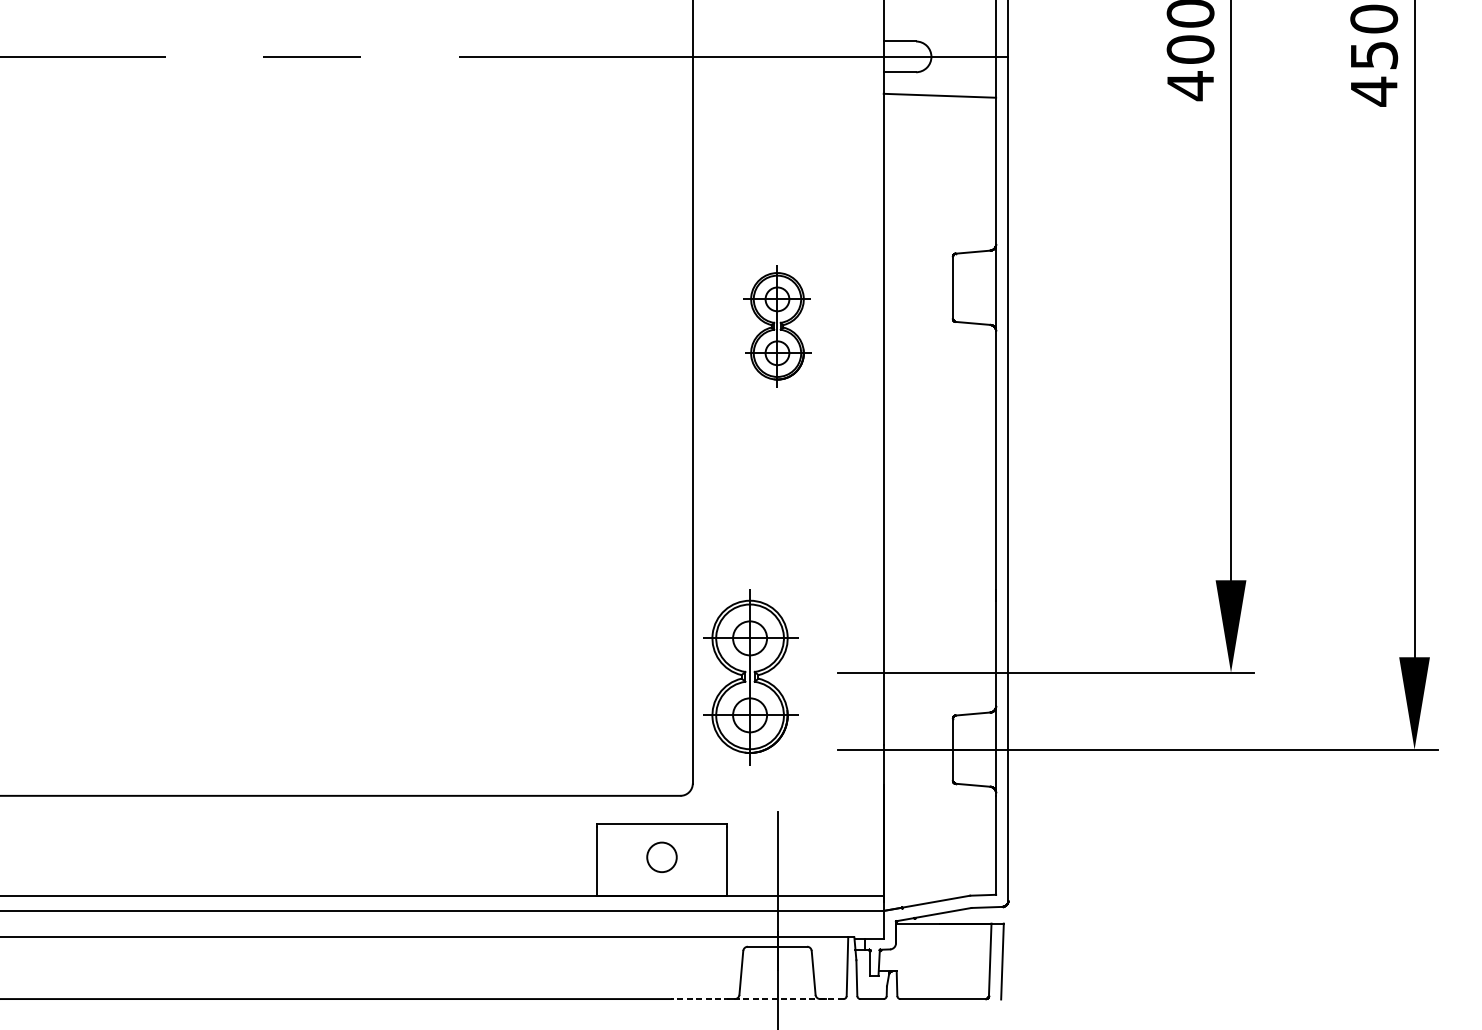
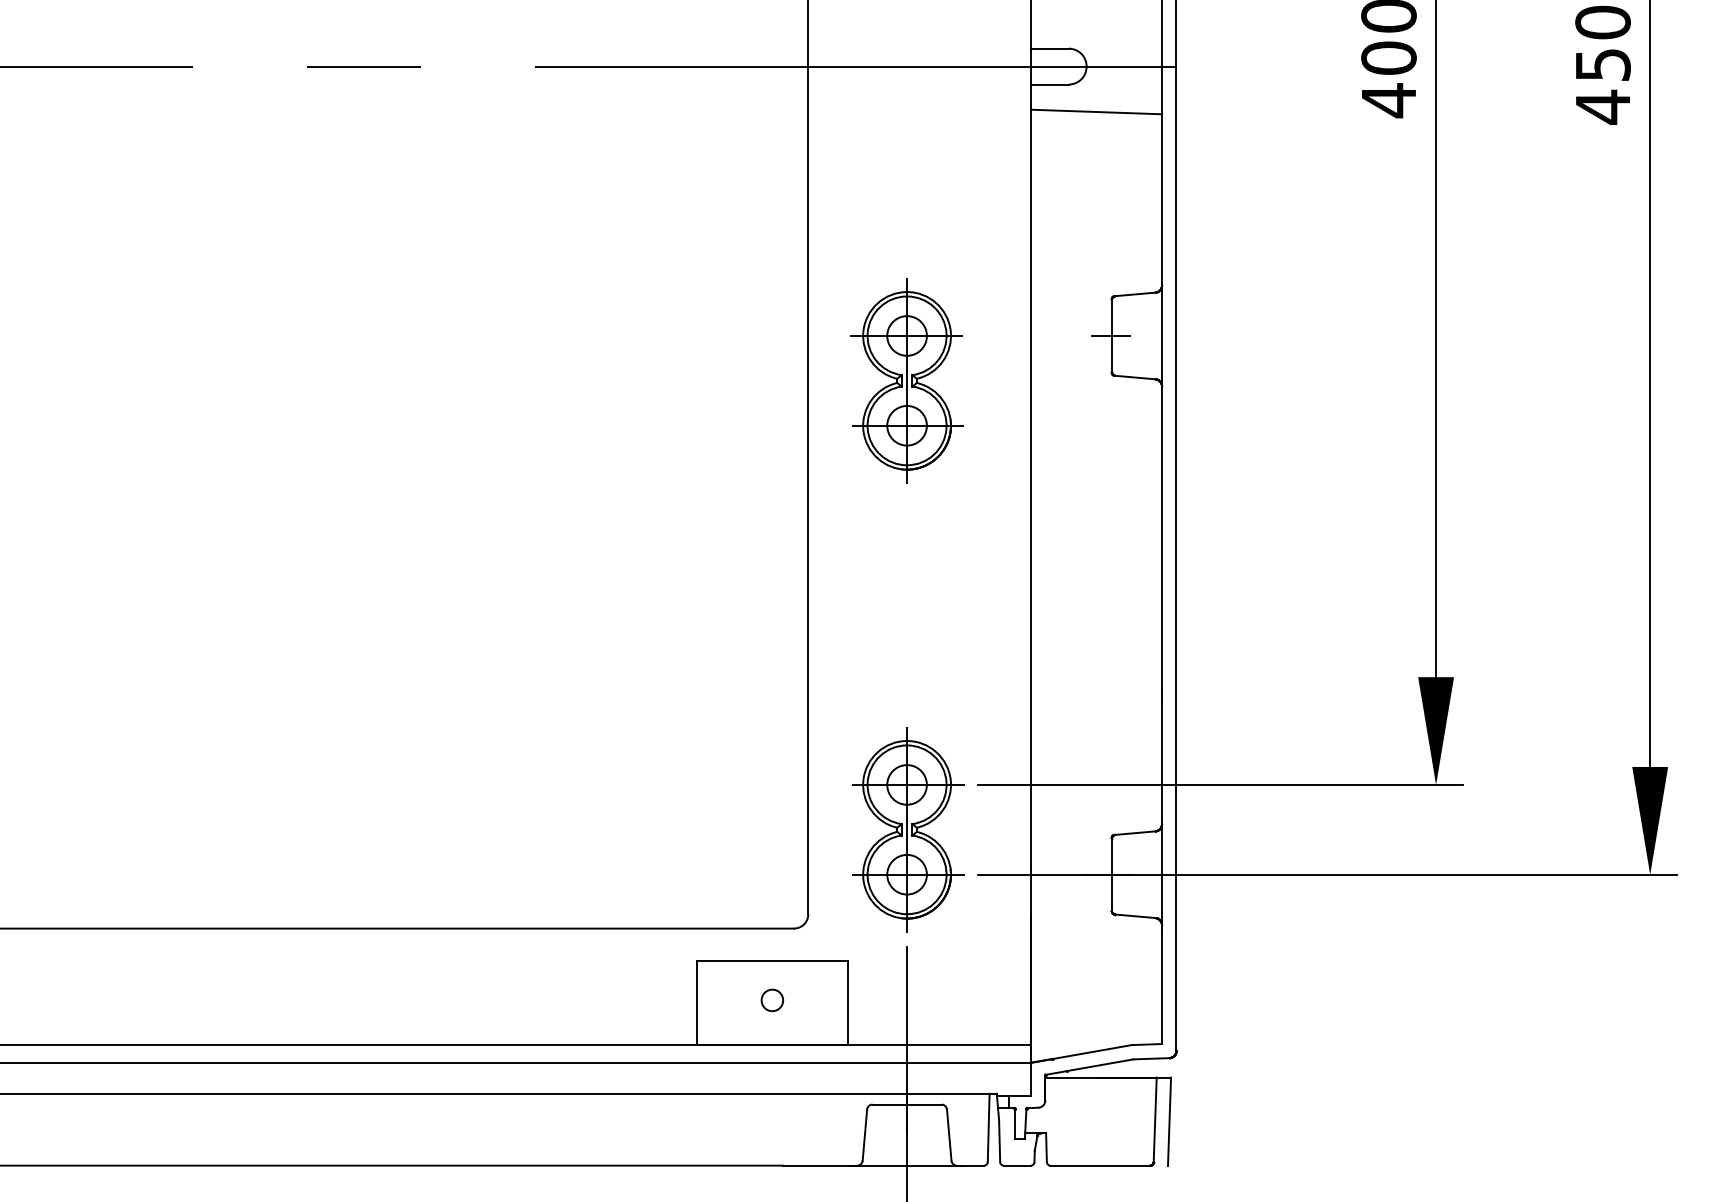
line: (951, 287) -> (1110, 335), added
part: (777, 325) -> (906, 380), size x1.43
part: (751, 676) -> (908, 829), moved
circle: (662, 857) -> (772, 1000), size x0.62
line: (757, 998) -> (883, 1165), dashed -> solid

